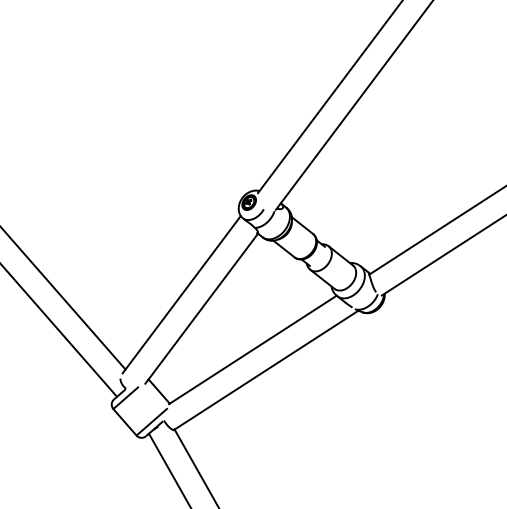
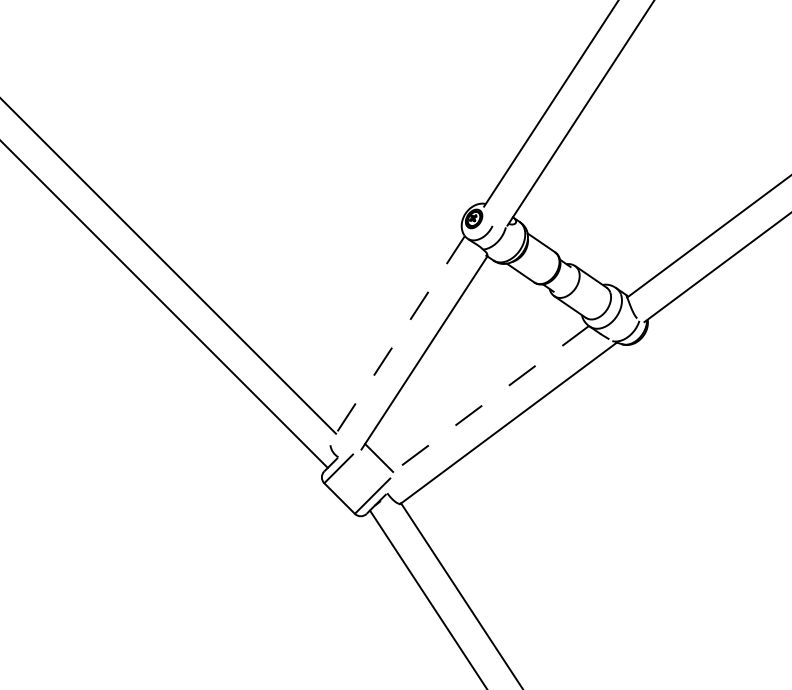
line: (181, 294) -> (398, 337), solid -> dashed
line: (252, 350) -> (490, 399), solid -> dashed

